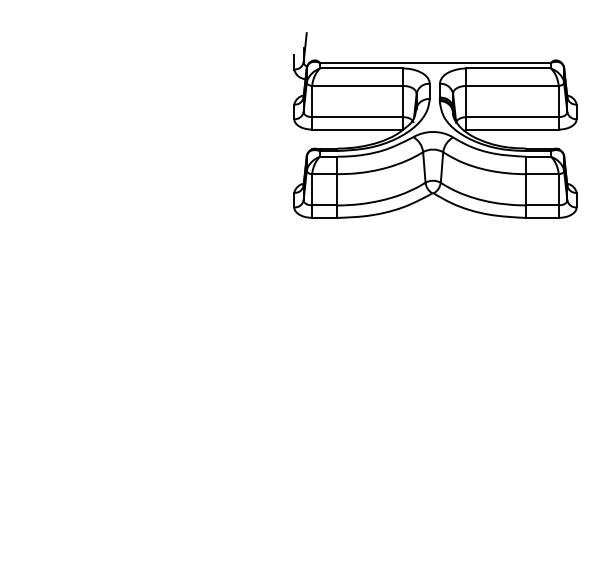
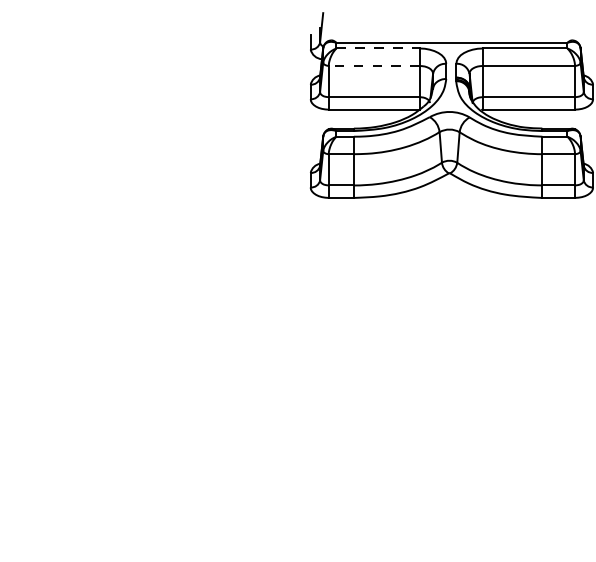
line: (361, 68) -> (377, 48), solid -> dashed
line: (357, 85) -> (373, 65), solid -> dashed

